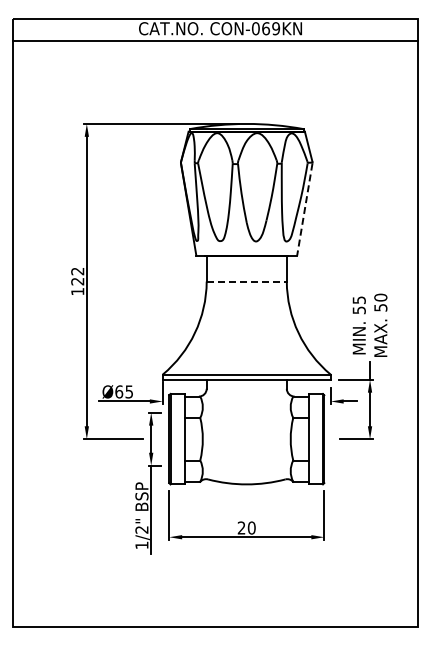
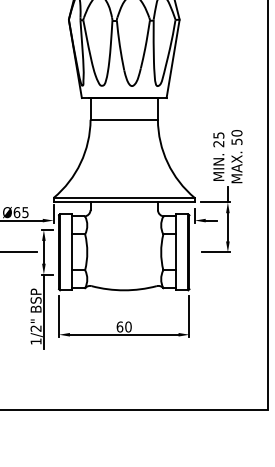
line: (304, 209) -> (172, 59), dashed -> solid
line: (247, 281) -> (124, 119), dashed -> solid
text: (358, 310) -> (218, 144), 55 -> 25
text: (241, 527) -> (119, 326), 20 -> 60

